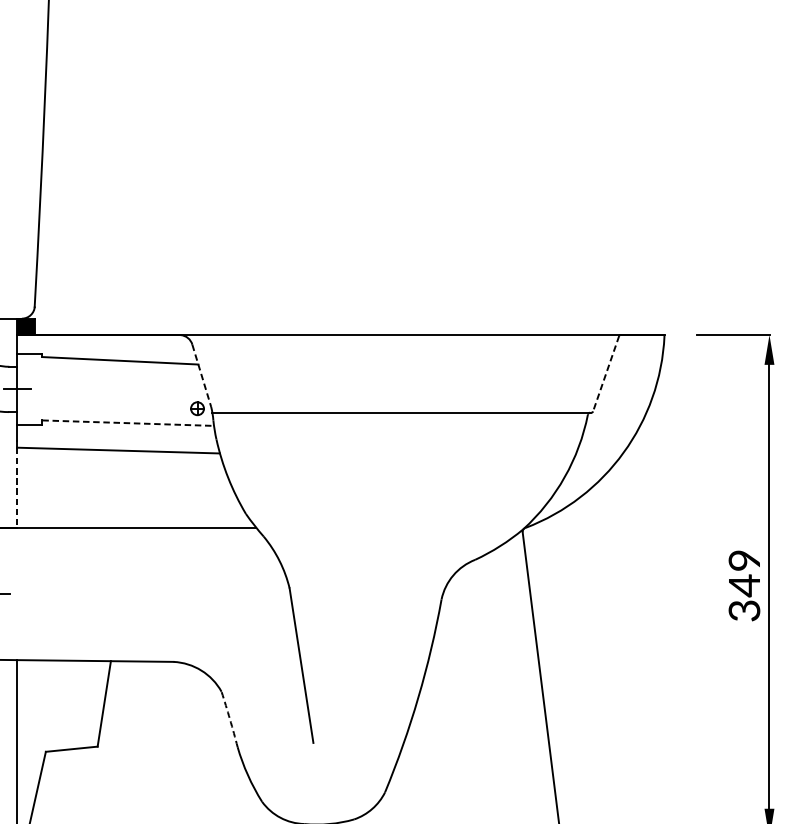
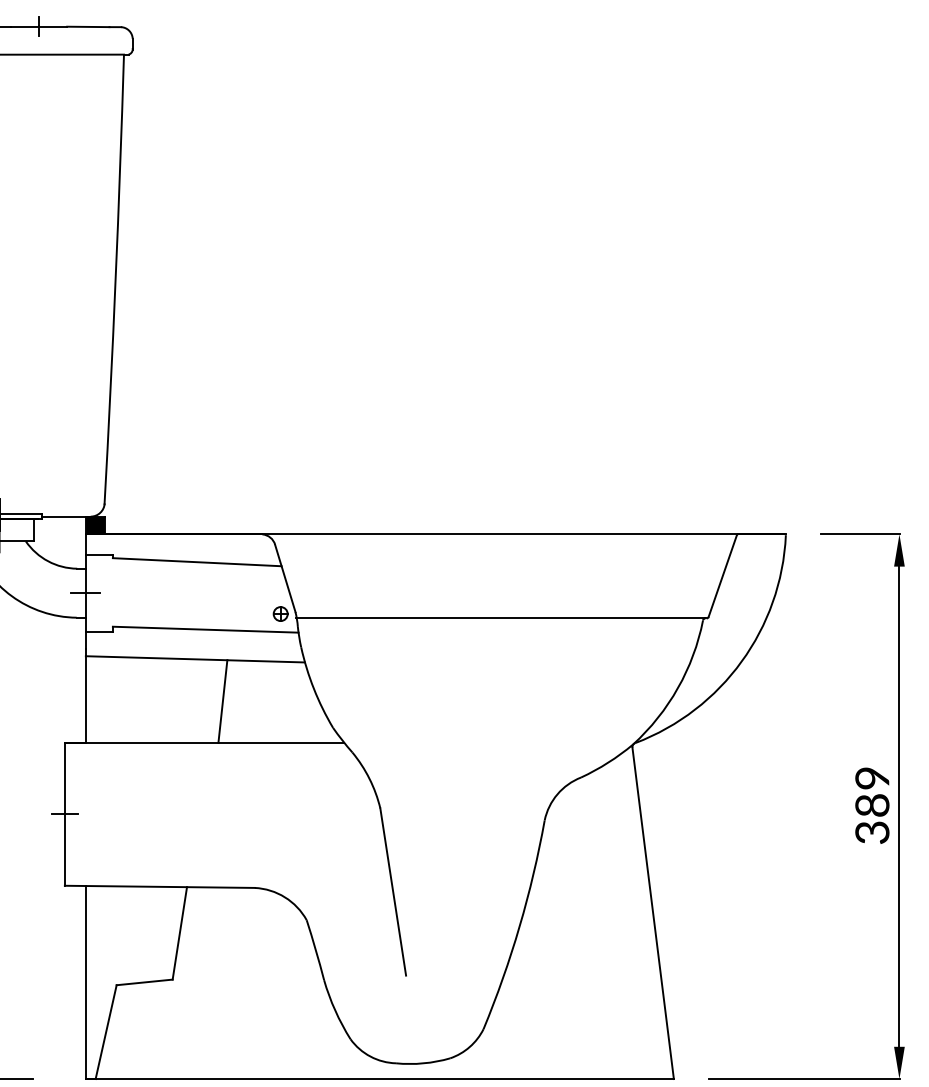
line: (605, 374) -> (722, 576), dashed -> solid
line: (201, 375) -> (285, 578), dashed -> solid
line: (128, 423) -> (205, 629), dashed -> solid
line: (17, 488) -> (85, 700), dashed -> solid
line: (143, 489) -> (222, 701), added
text: (744, 585) -> (872, 805), 349 -> 389
arc: (229, 719) -> (315, 950), dashed -> solid

